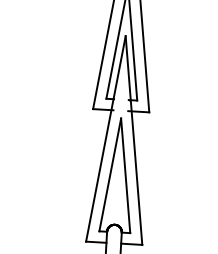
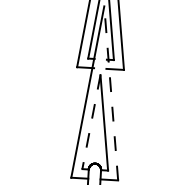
line: (133, 140) -> (110, 93), solid -> dashed
line: (110, 175) -> (91, 122), solid -> dashed

